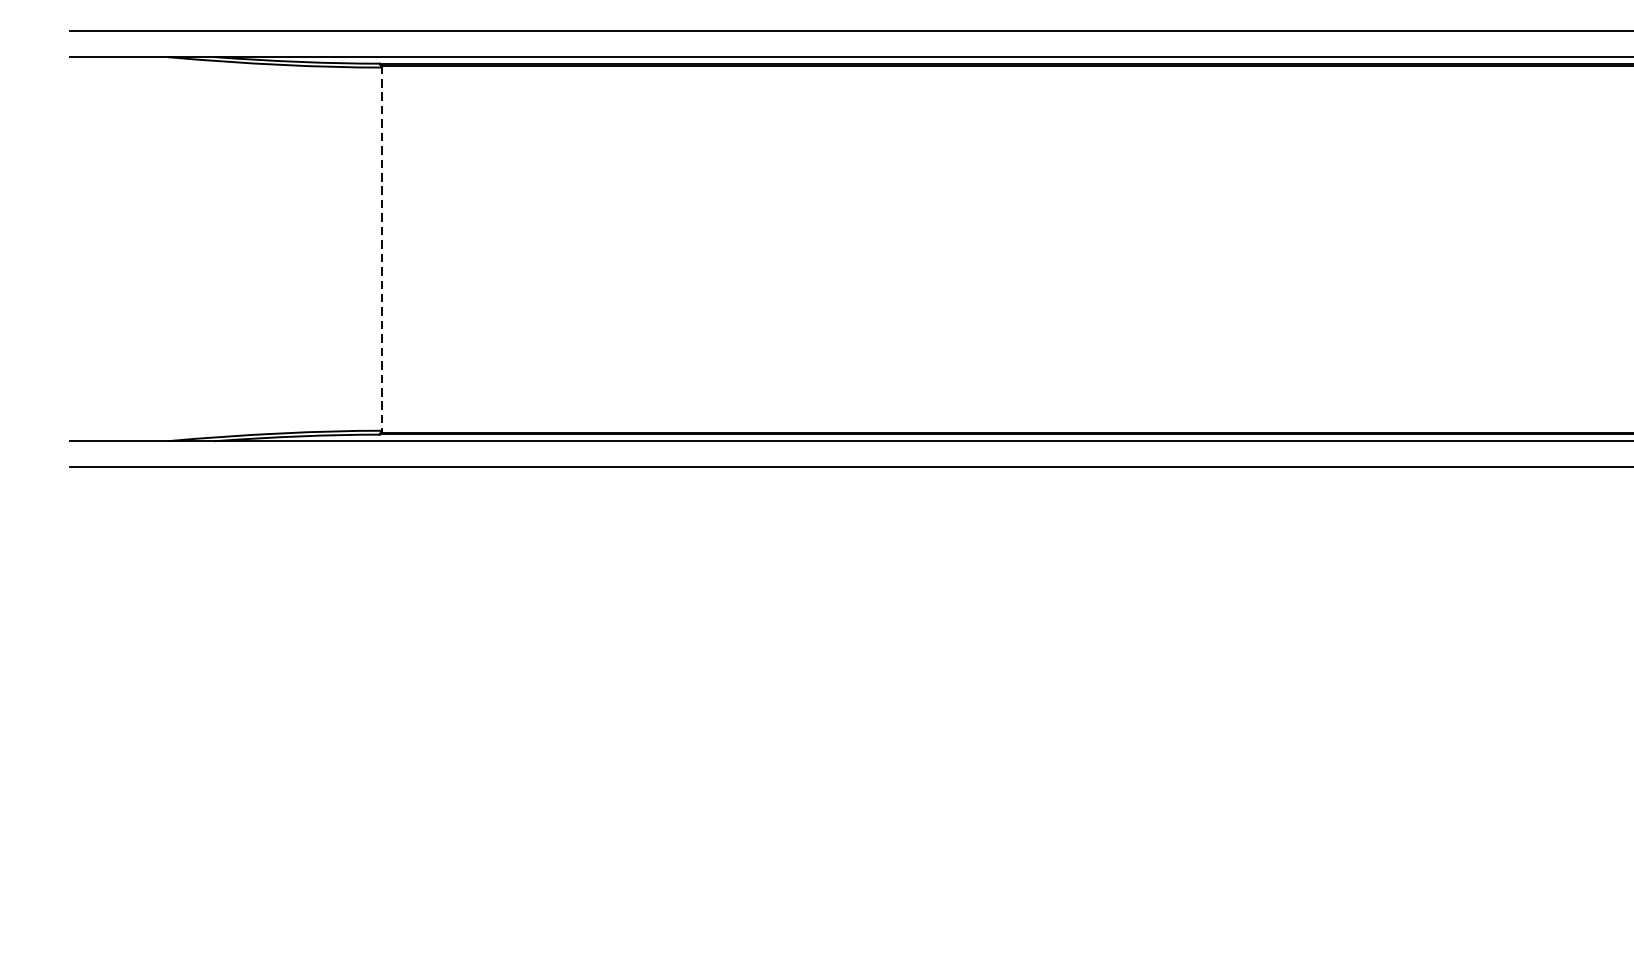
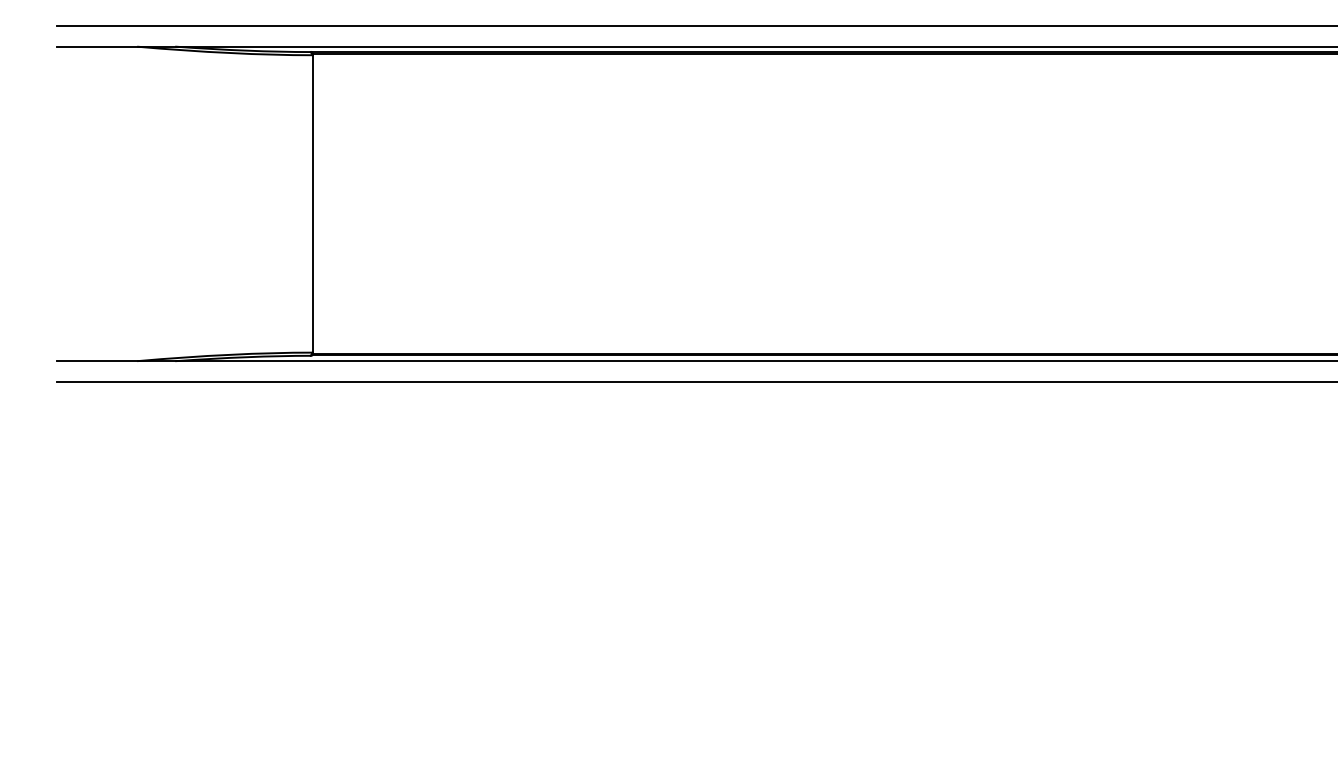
line: (381, 249) -> (312, 204), dashed -> solid

